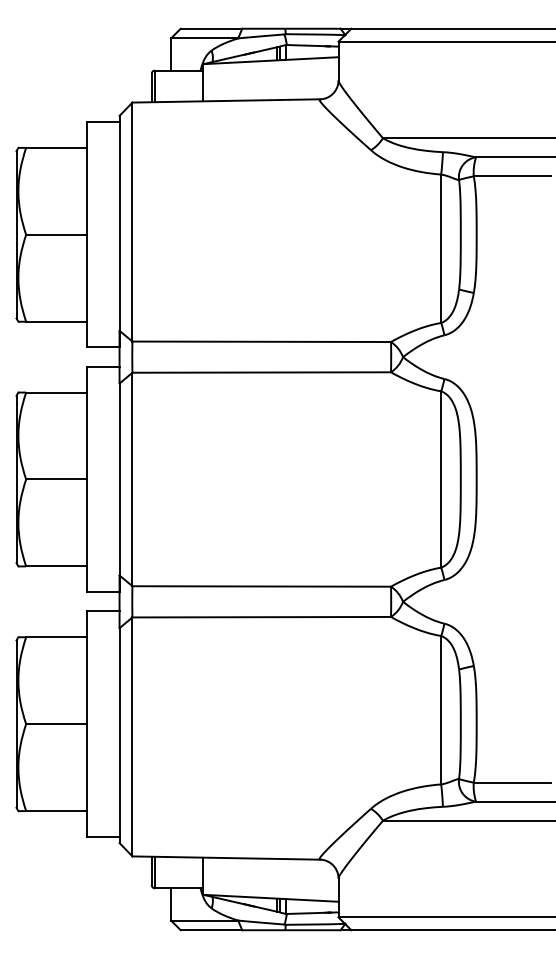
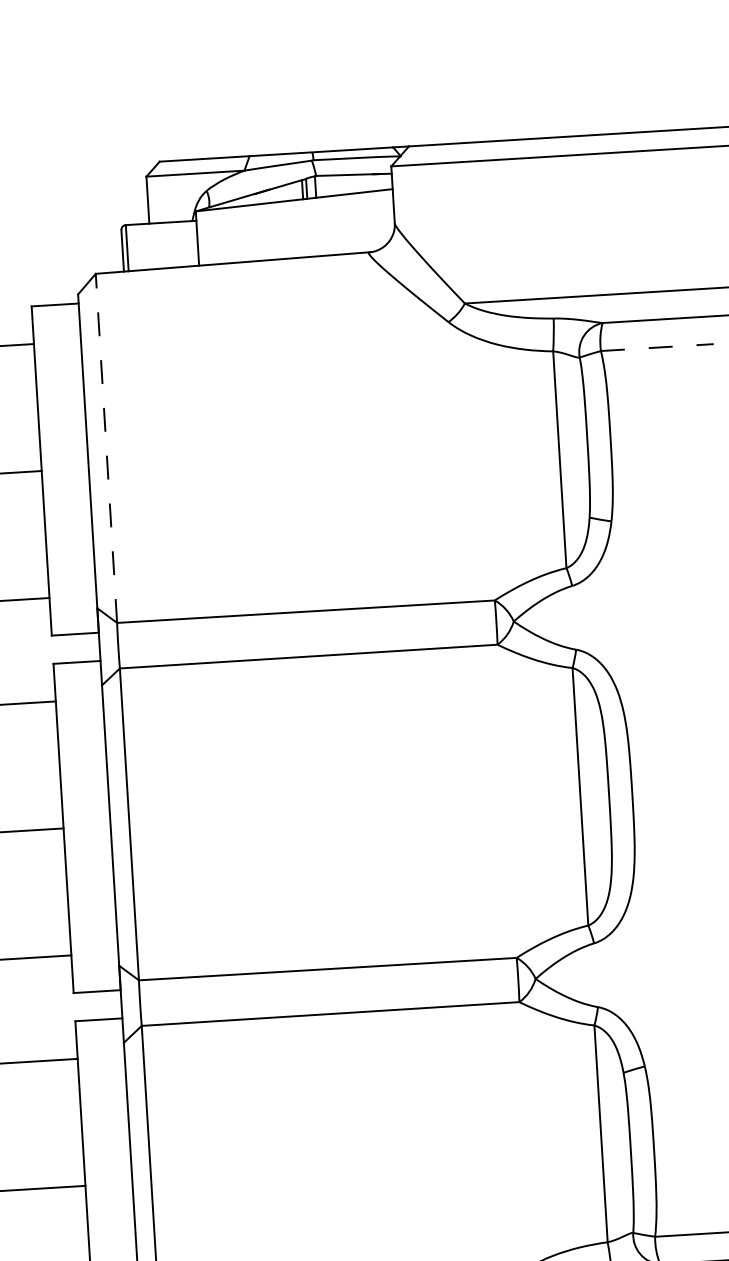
line: (512, 176) -> (657, 347), solid -> dashed
line: (132, 221) -> (106, 447), solid -> dashed

